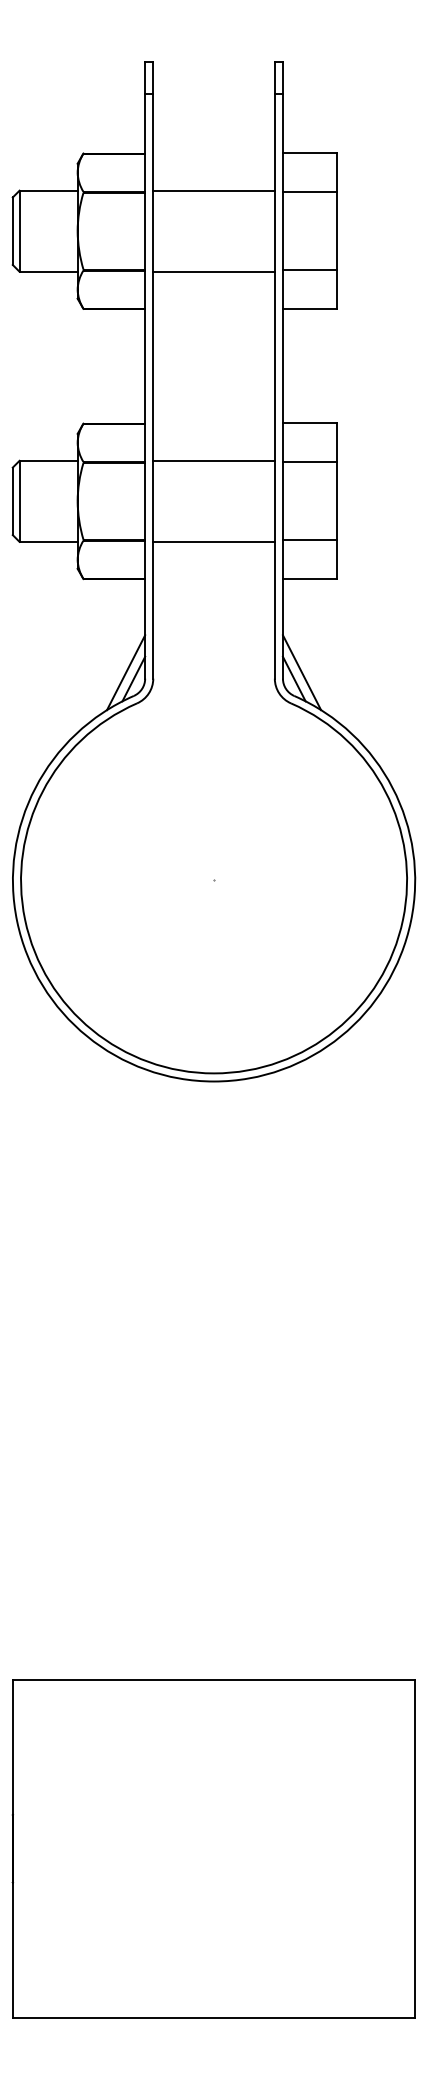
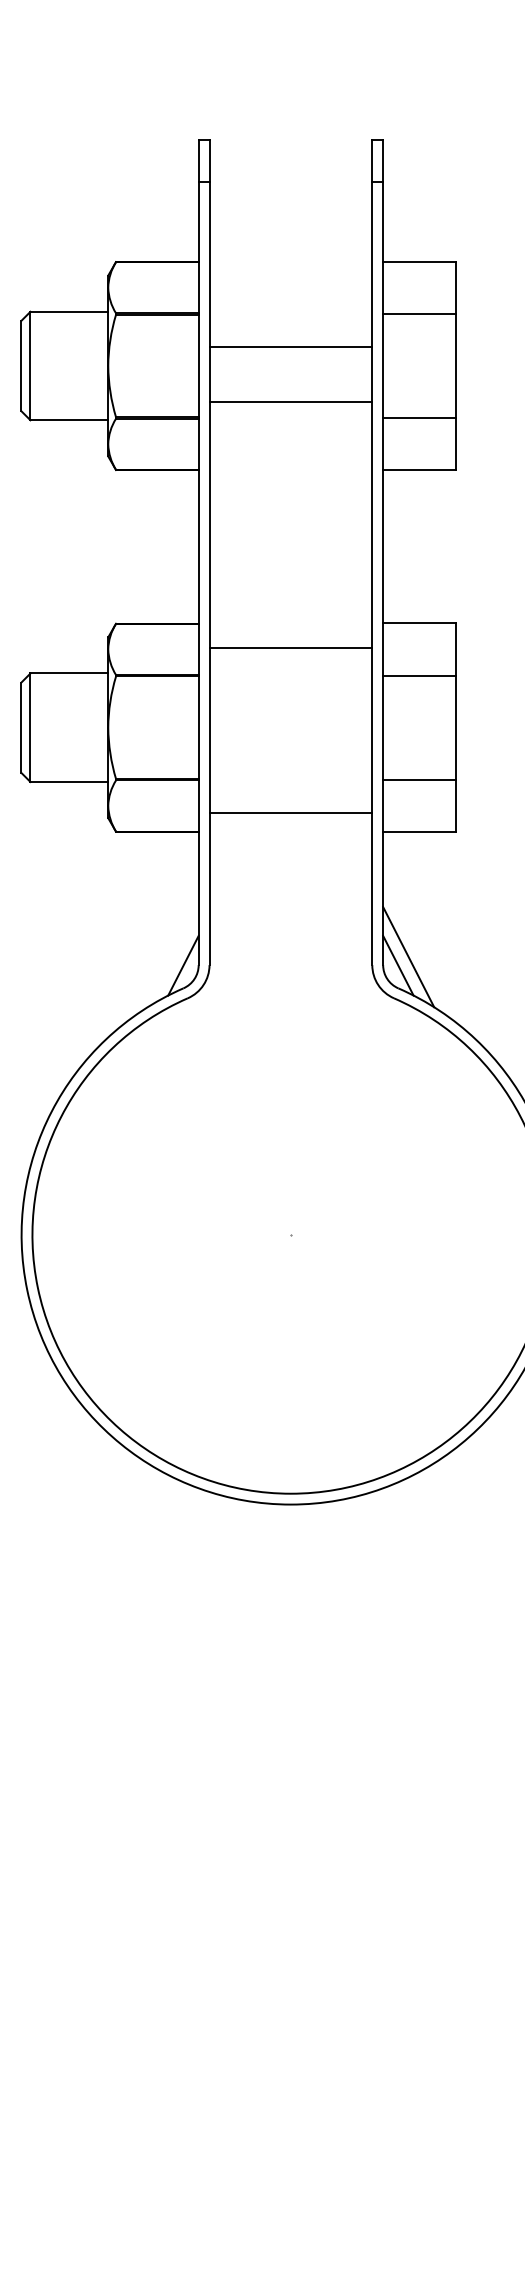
line: (213, 190) -> (290, 346), moved
line: (213, 271) -> (290, 401), moved
line: (213, 460) -> (290, 647), moved
line: (213, 541) -> (290, 812), moved
line: (126, 672) -> (173, 956), removed

